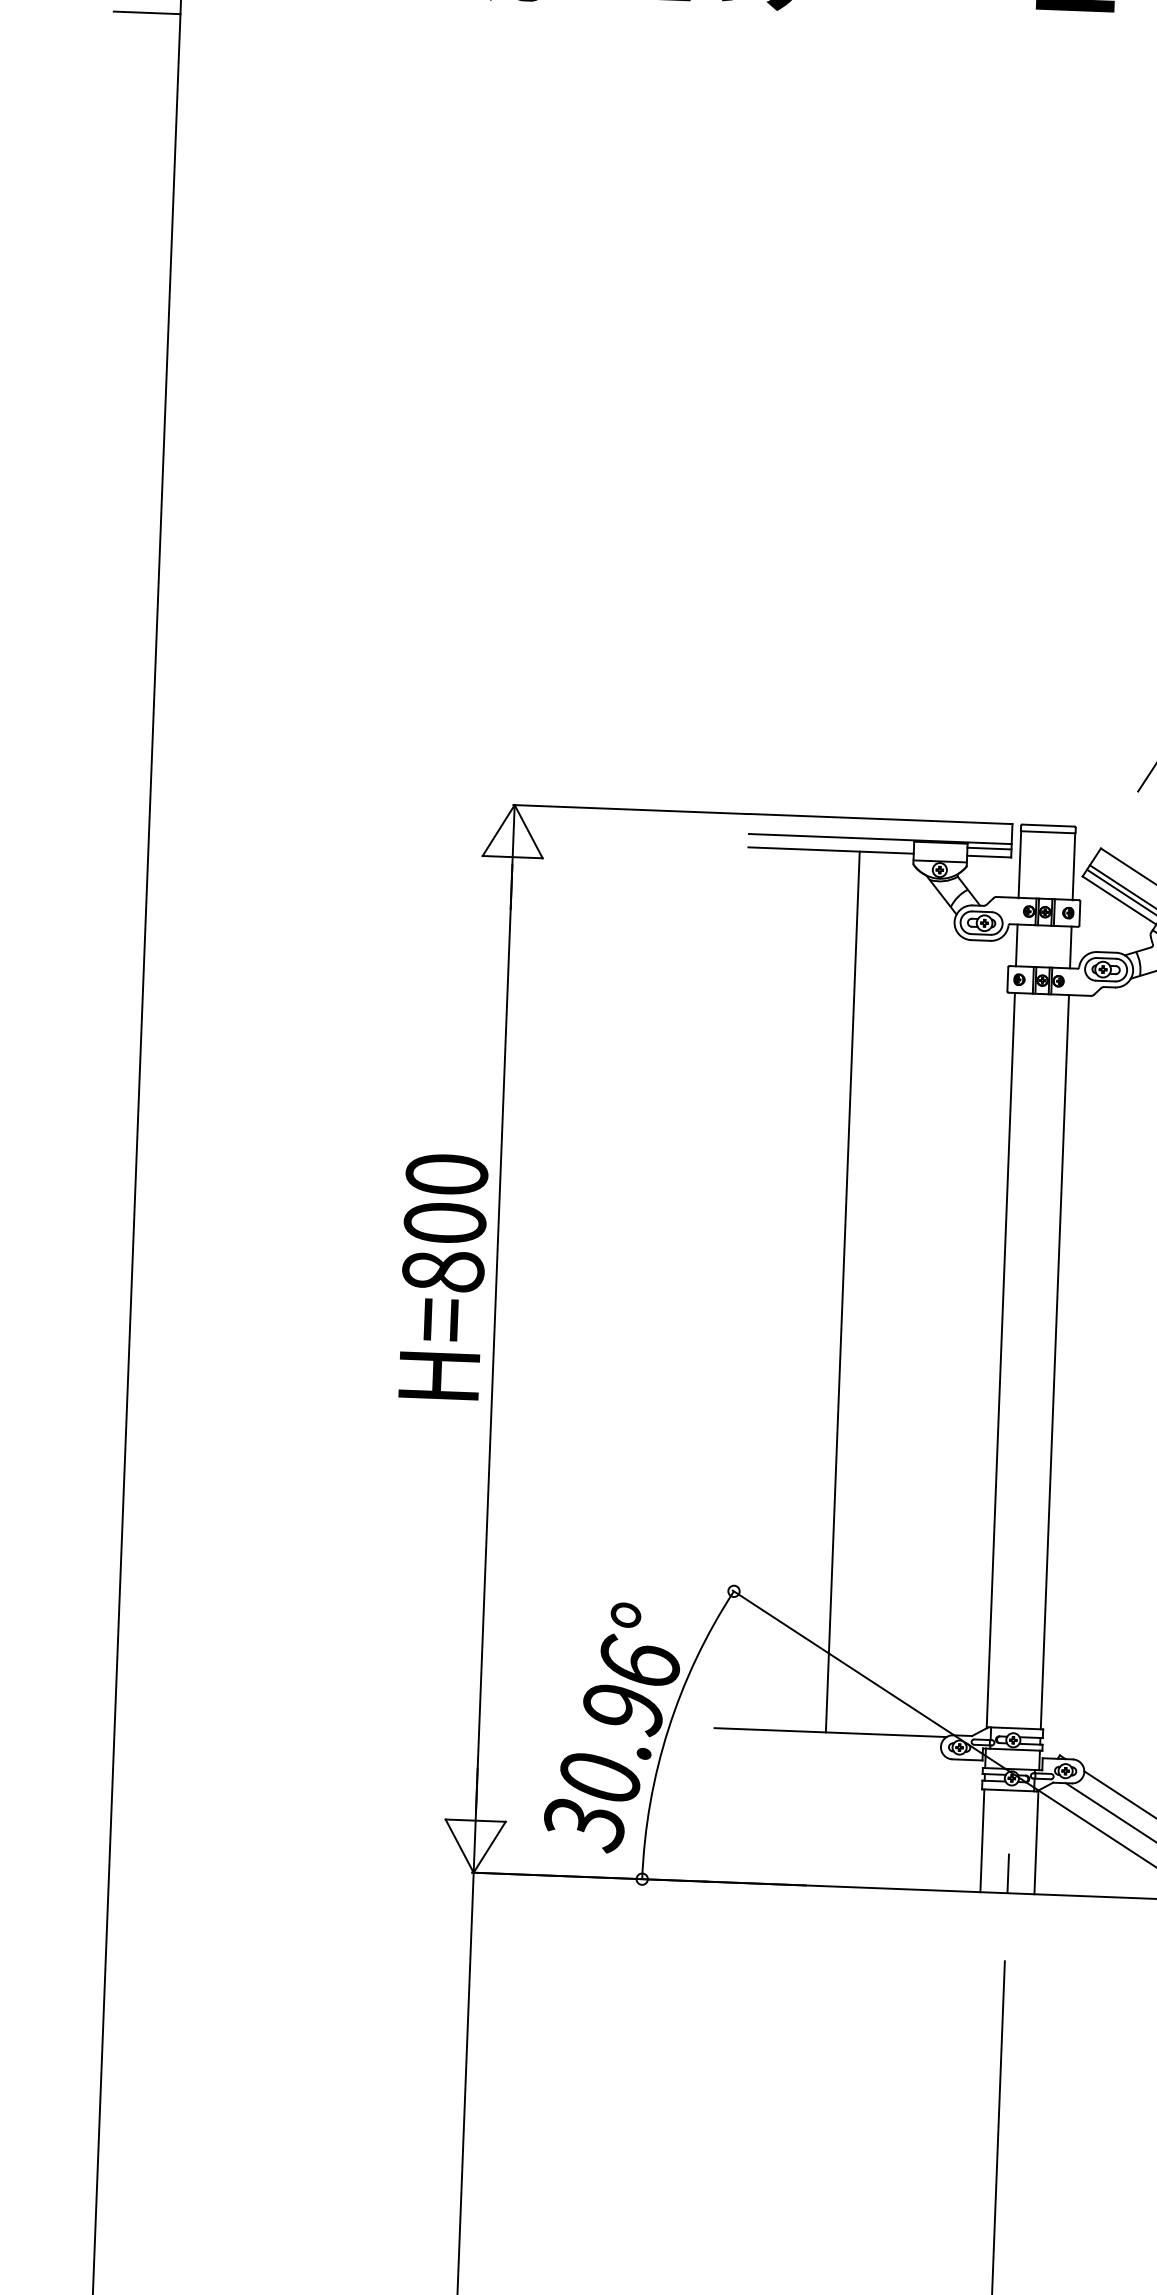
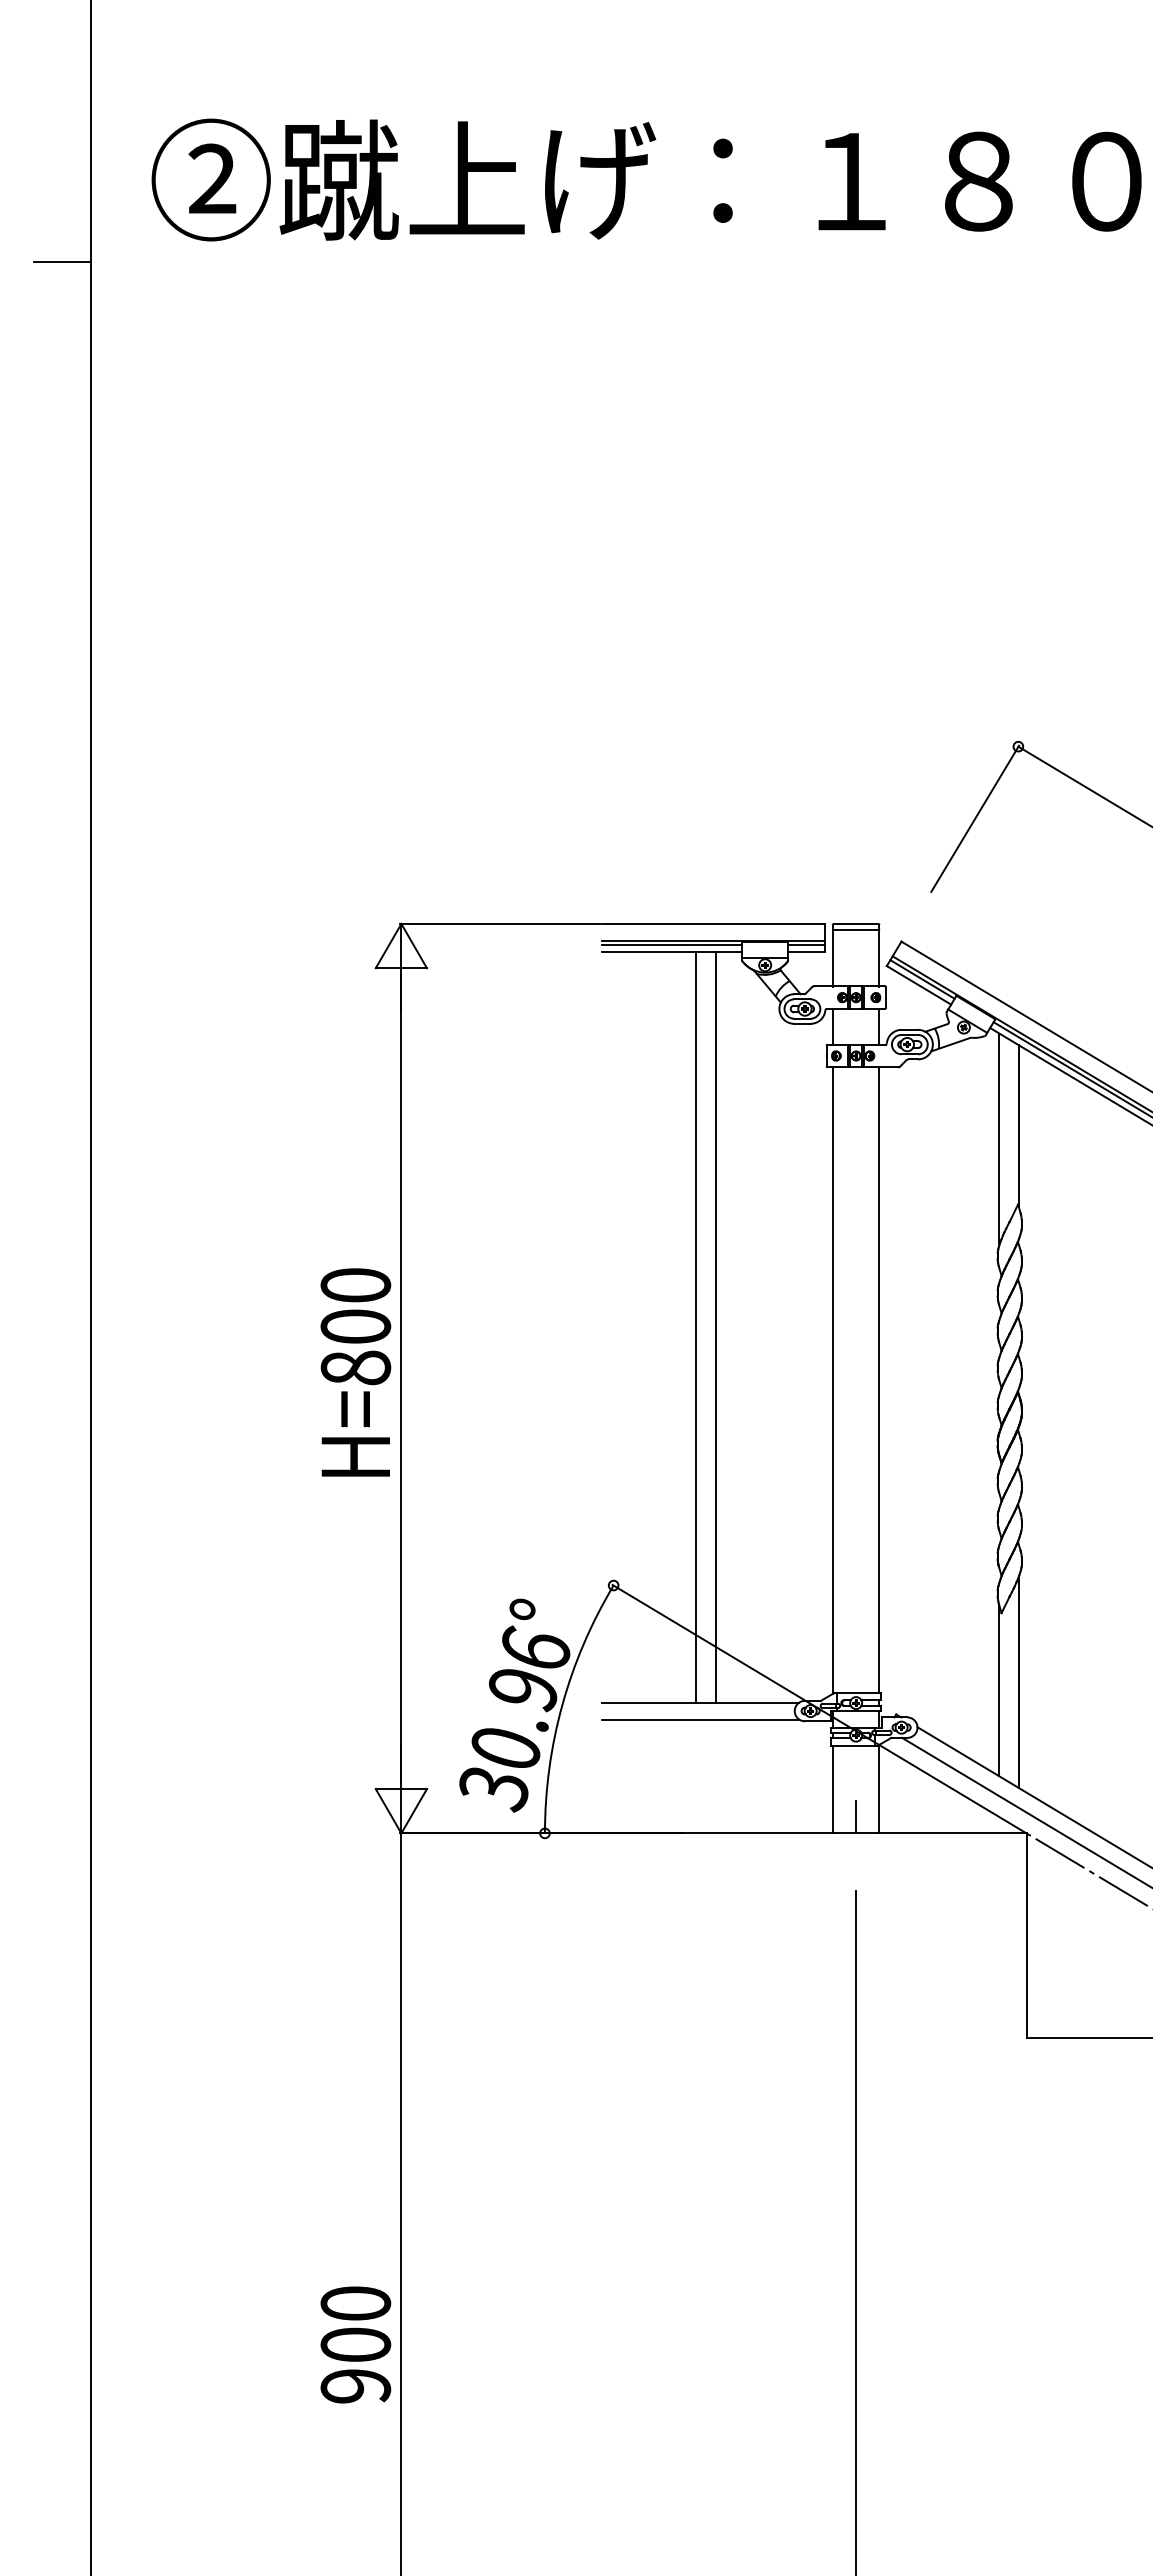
line: (830, 842) -> (671, 945), added
text: (442, 1276) -> (355, 1372), moved
line: (865, 1293) -> (715, 1327), added
line: (829, 1752) -> (700, 1719), added

